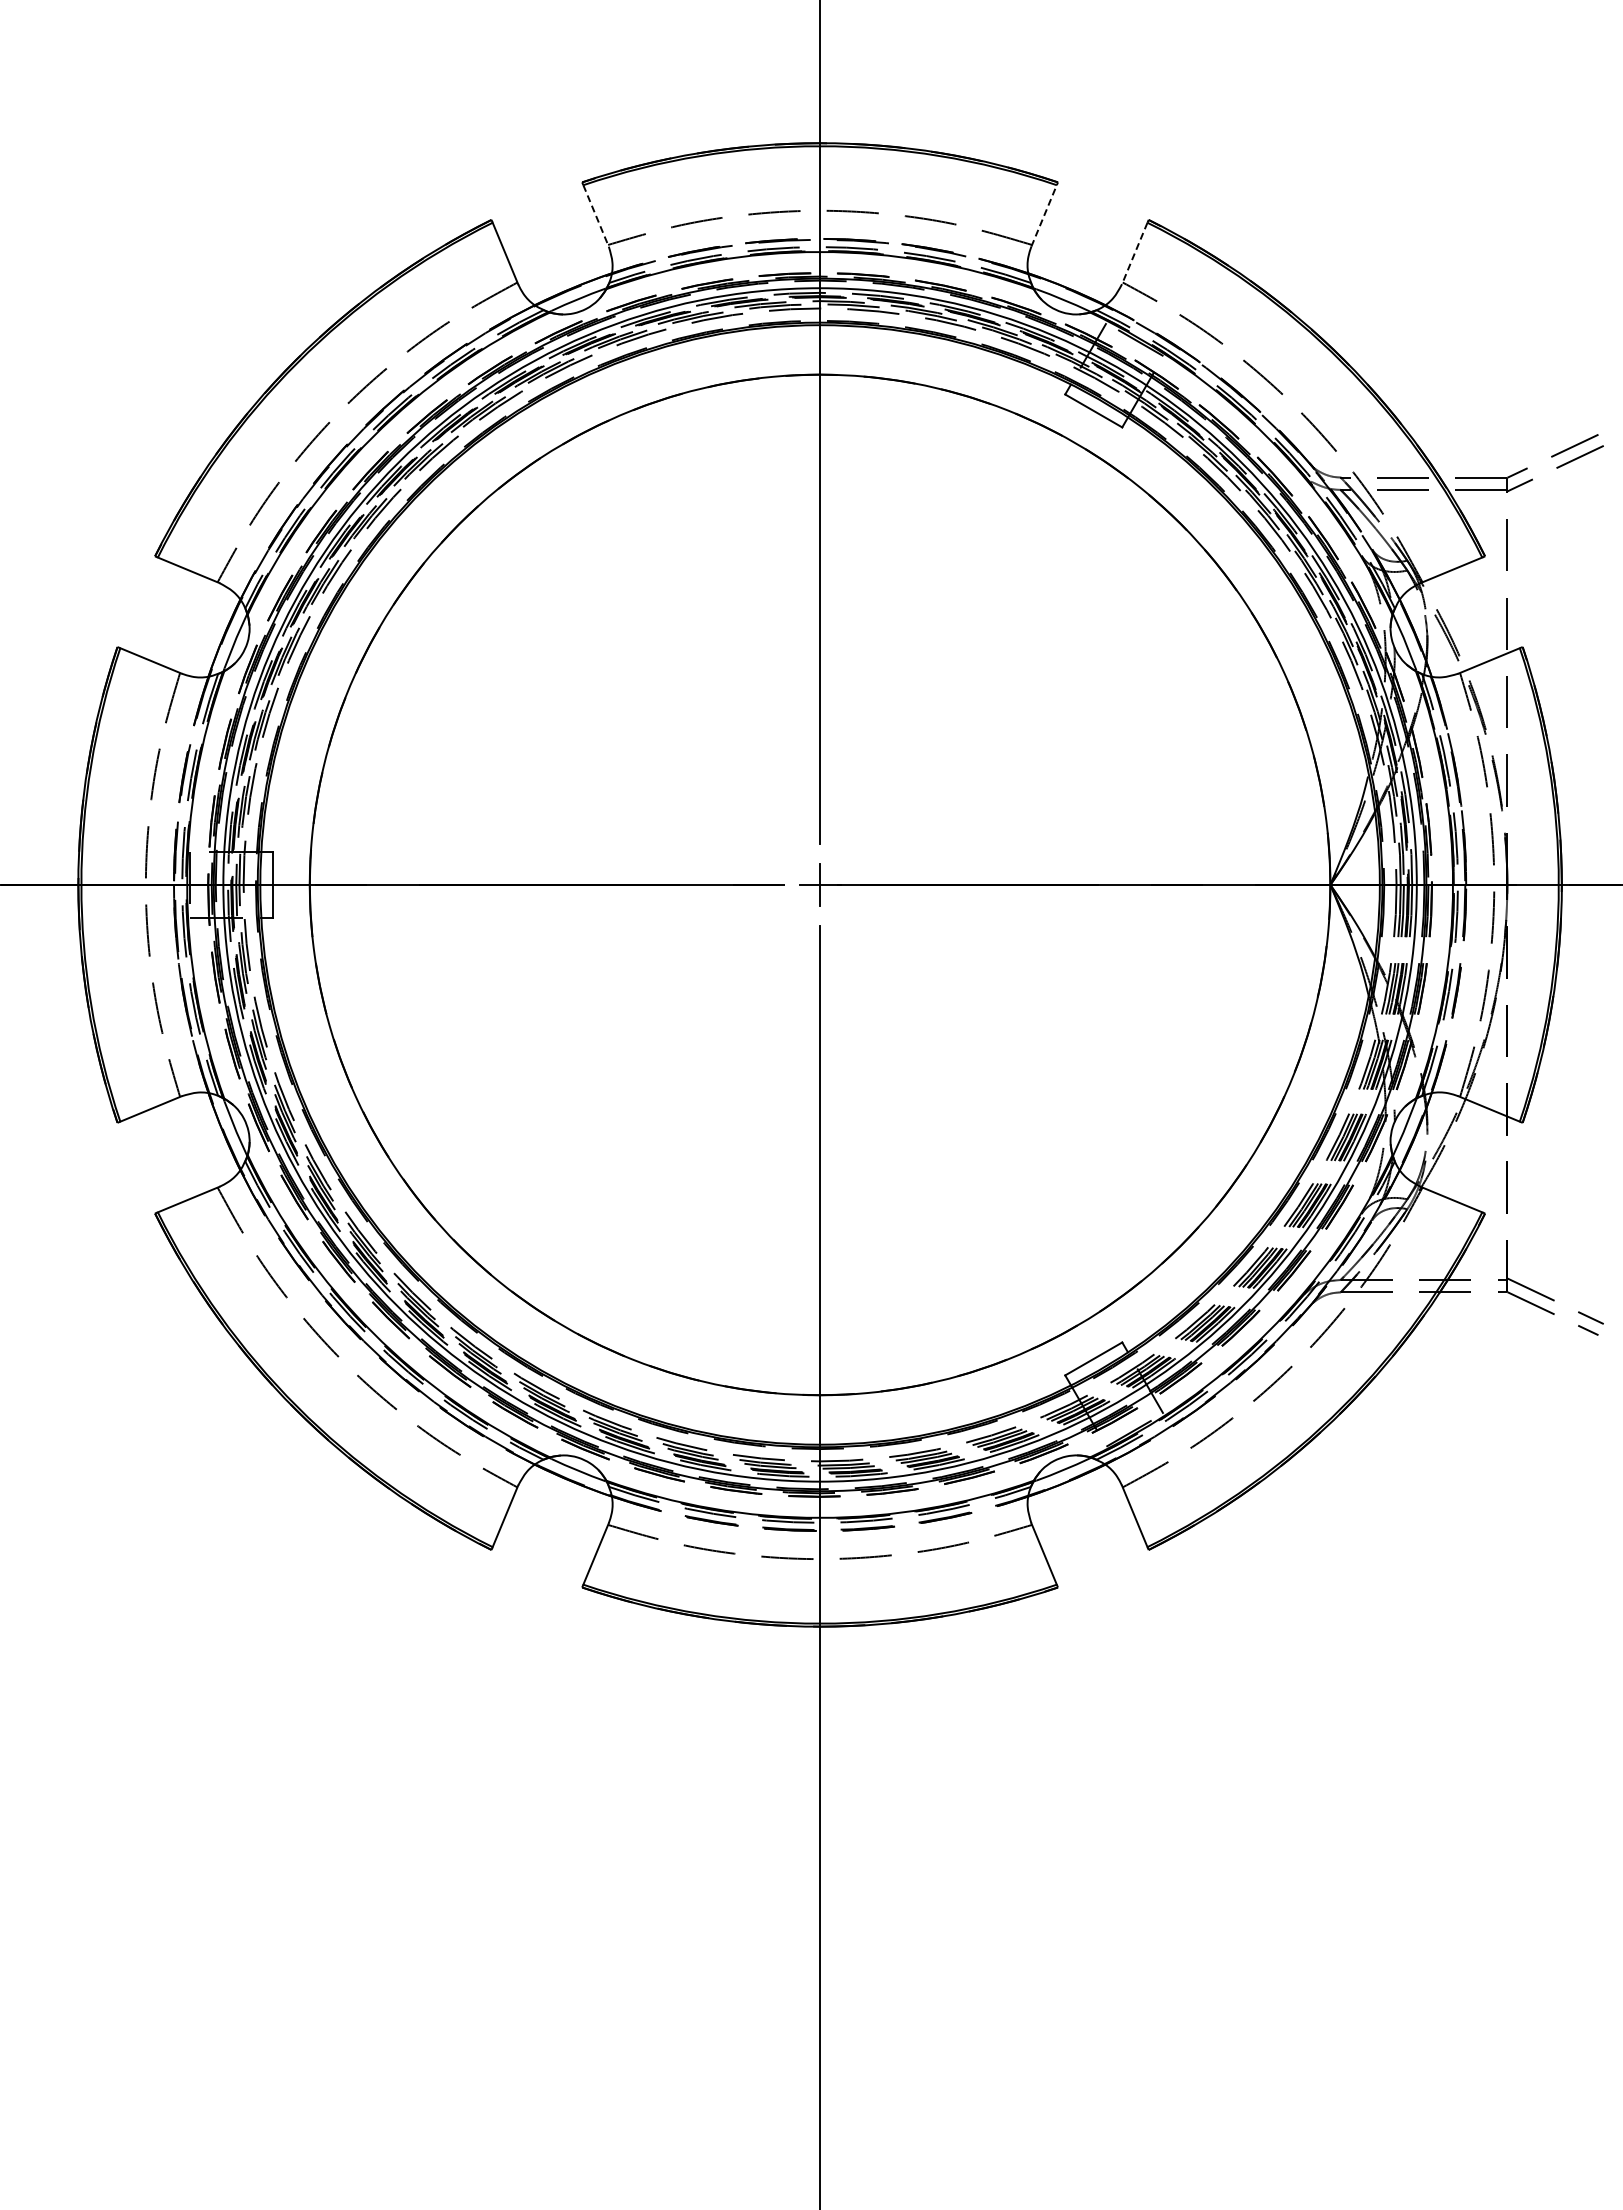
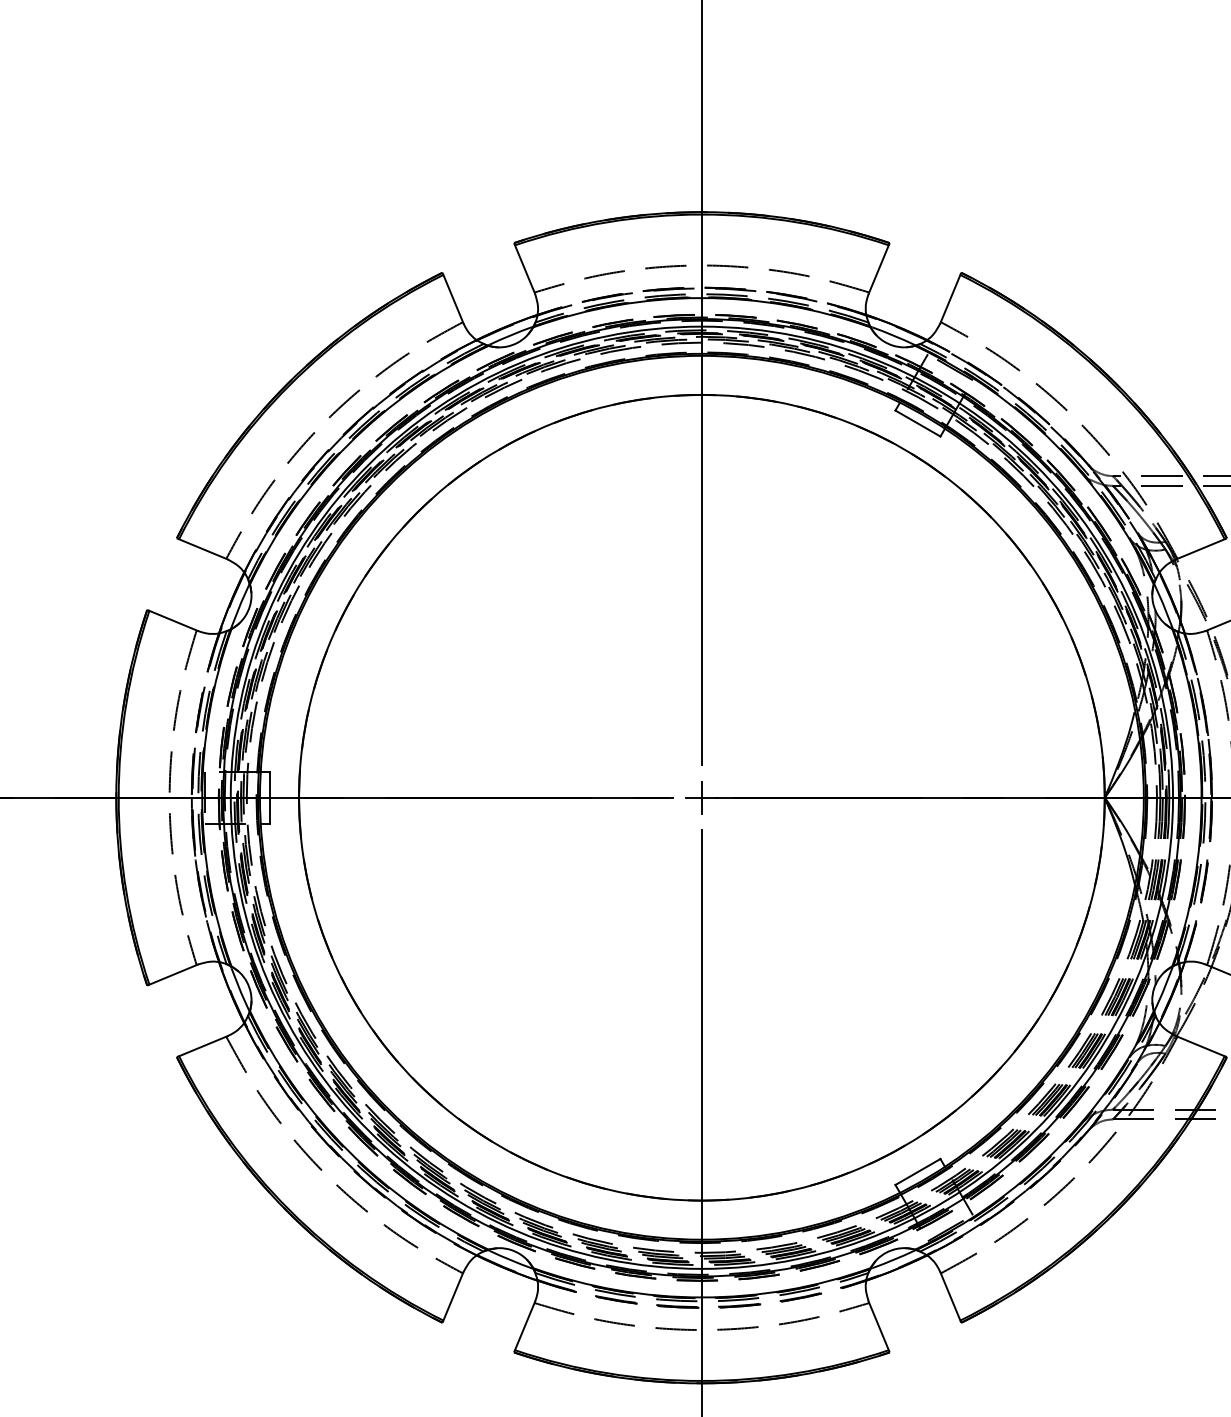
line: (1044, 215) -> (879, 269), dashed -> solid
line: (596, 216) -> (525, 270), dashed -> solid
line: (1134, 253) -> (950, 299), dashed -> solid

